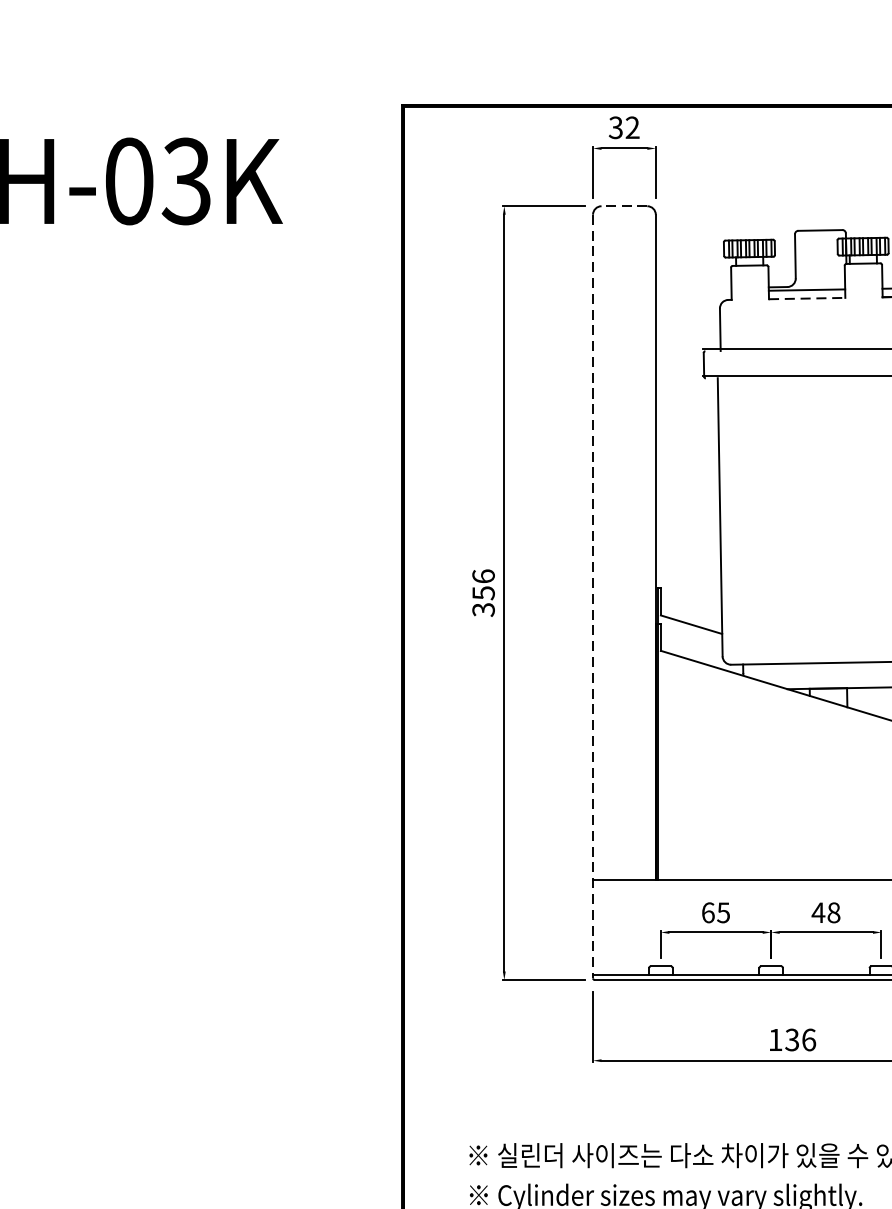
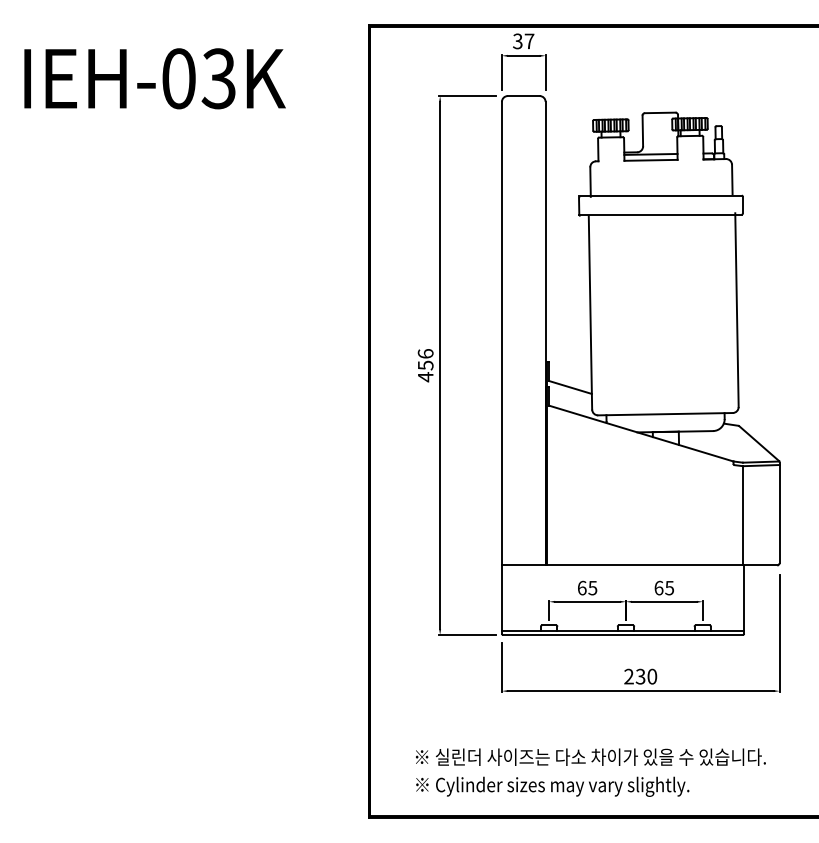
text: (632, 127) -> (529, 41), 32 -> 37
line: (624, 206) -> (523, 96), dashed -> solid
line: (807, 298) -> (651, 160), dashed -> solid
line: (592, 596) -> (501, 367), dashed -> solid
text: (483, 610) -> (425, 377), 356 -> 456
text: (826, 911) -> (664, 587), 48 -> 65
text: (792, 1039) -> (640, 676), 136 -> 230

